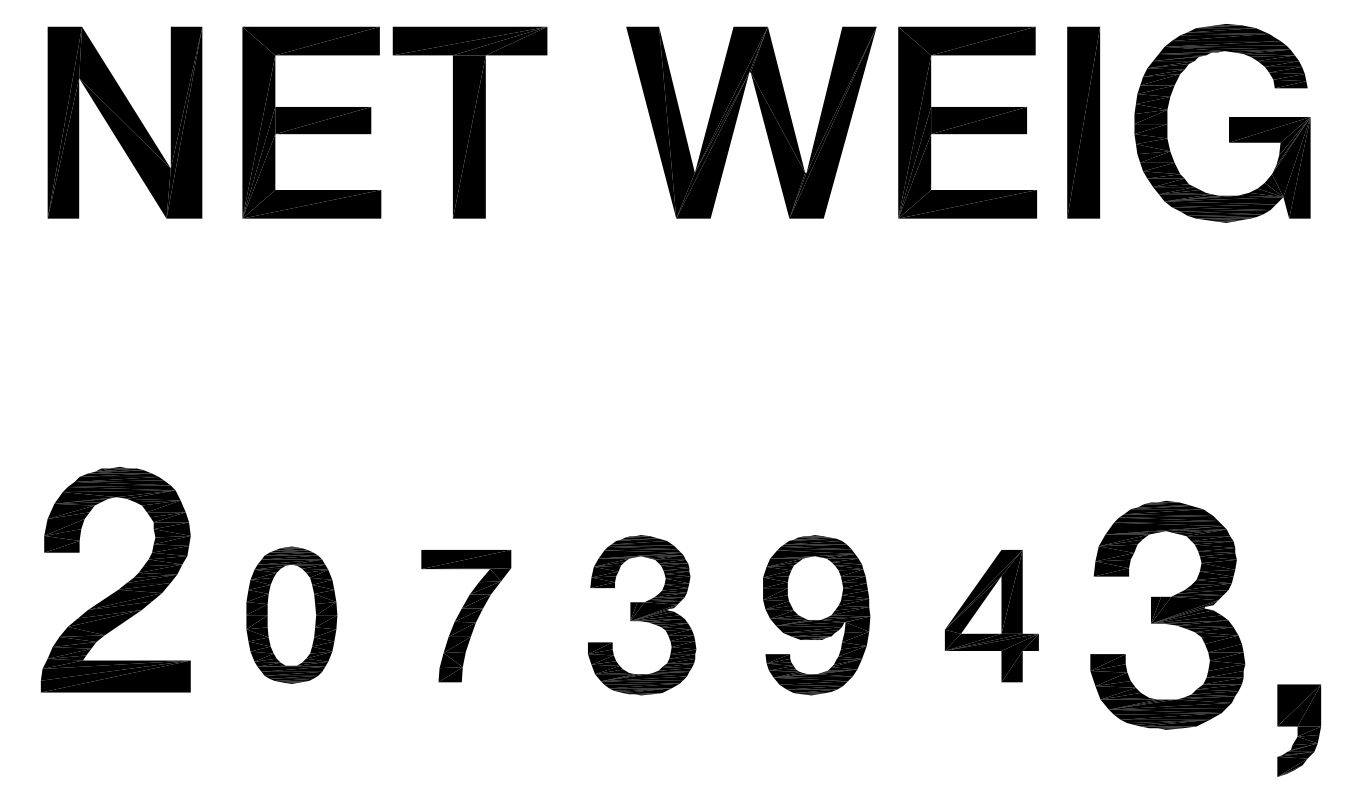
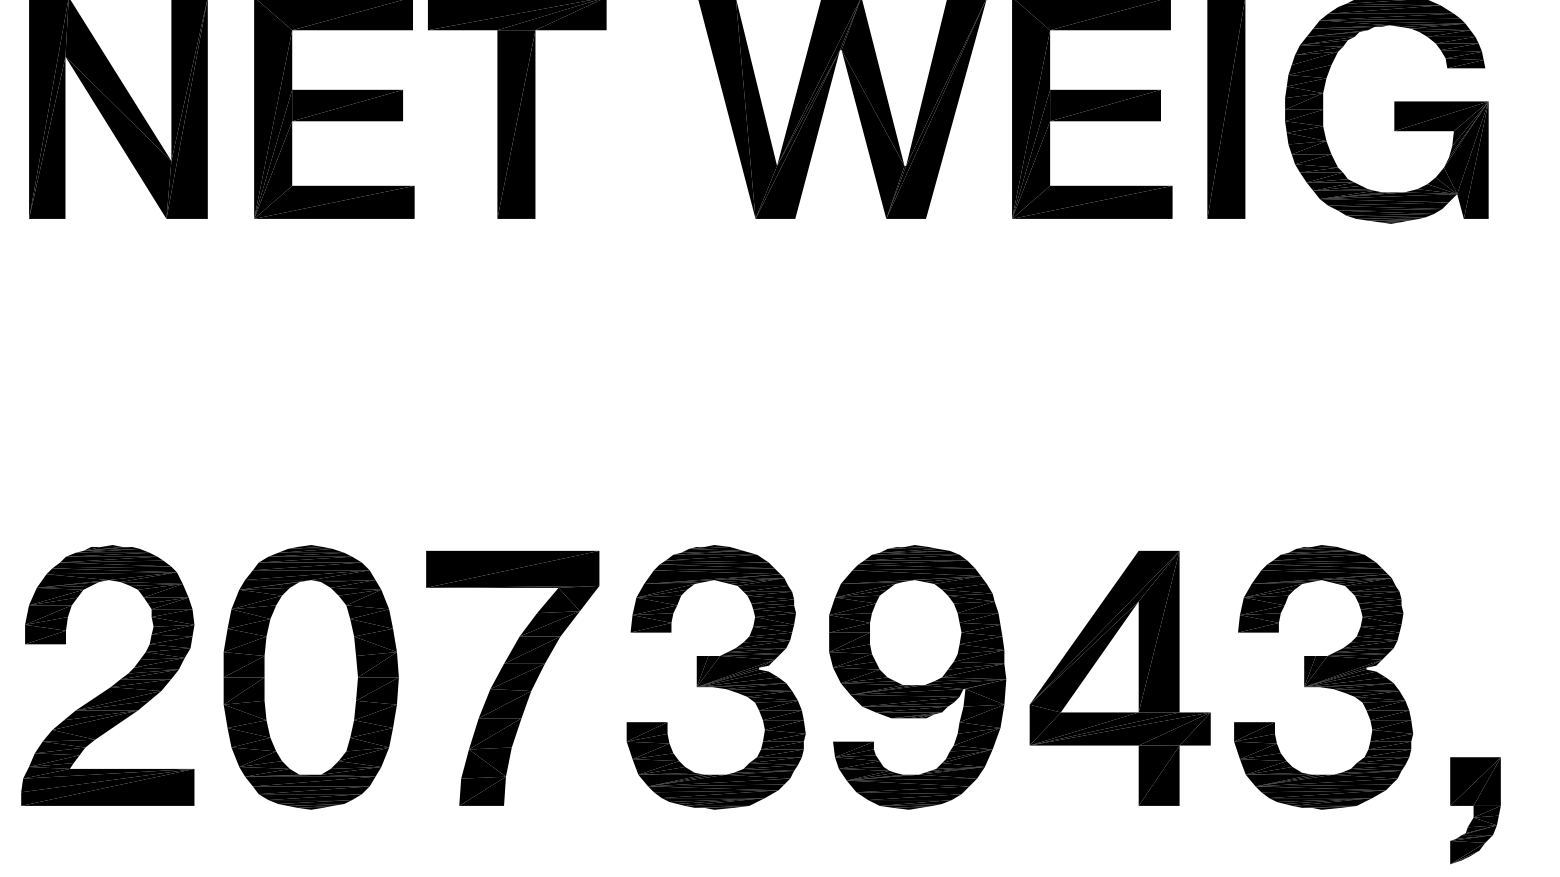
part: (119, 588) -> (112, 685), moved
part: (291, 614) -> (310, 676), size x1.67
part: (641, 614) -> (715, 676), size x1.43
part: (816, 614) -> (917, 676), size x1.43
part: (466, 615) -> (513, 677), size x1.67
part: (991, 615) -> (1119, 677), size x1.67

